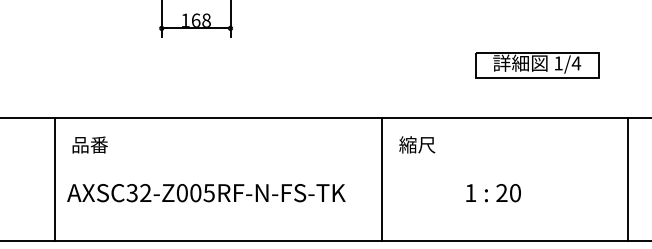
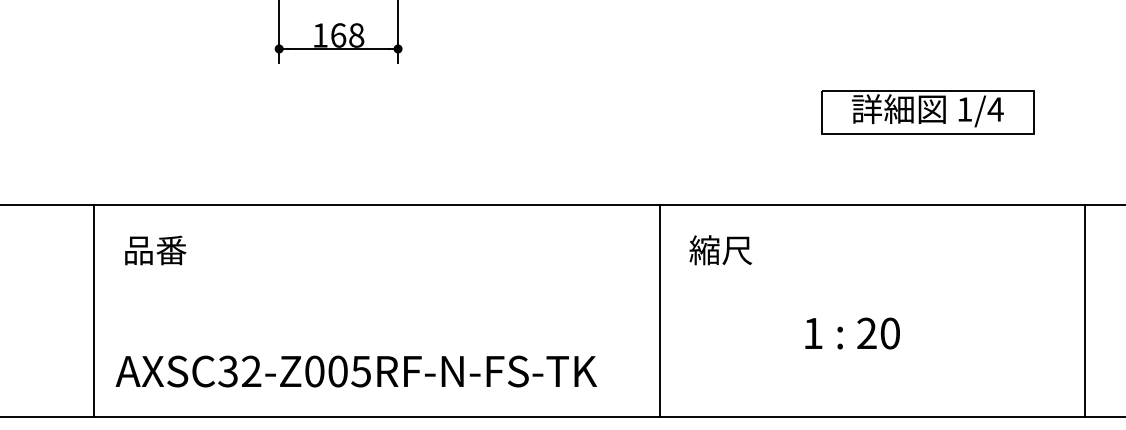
text: (206, 193) -> (356, 372), moved

